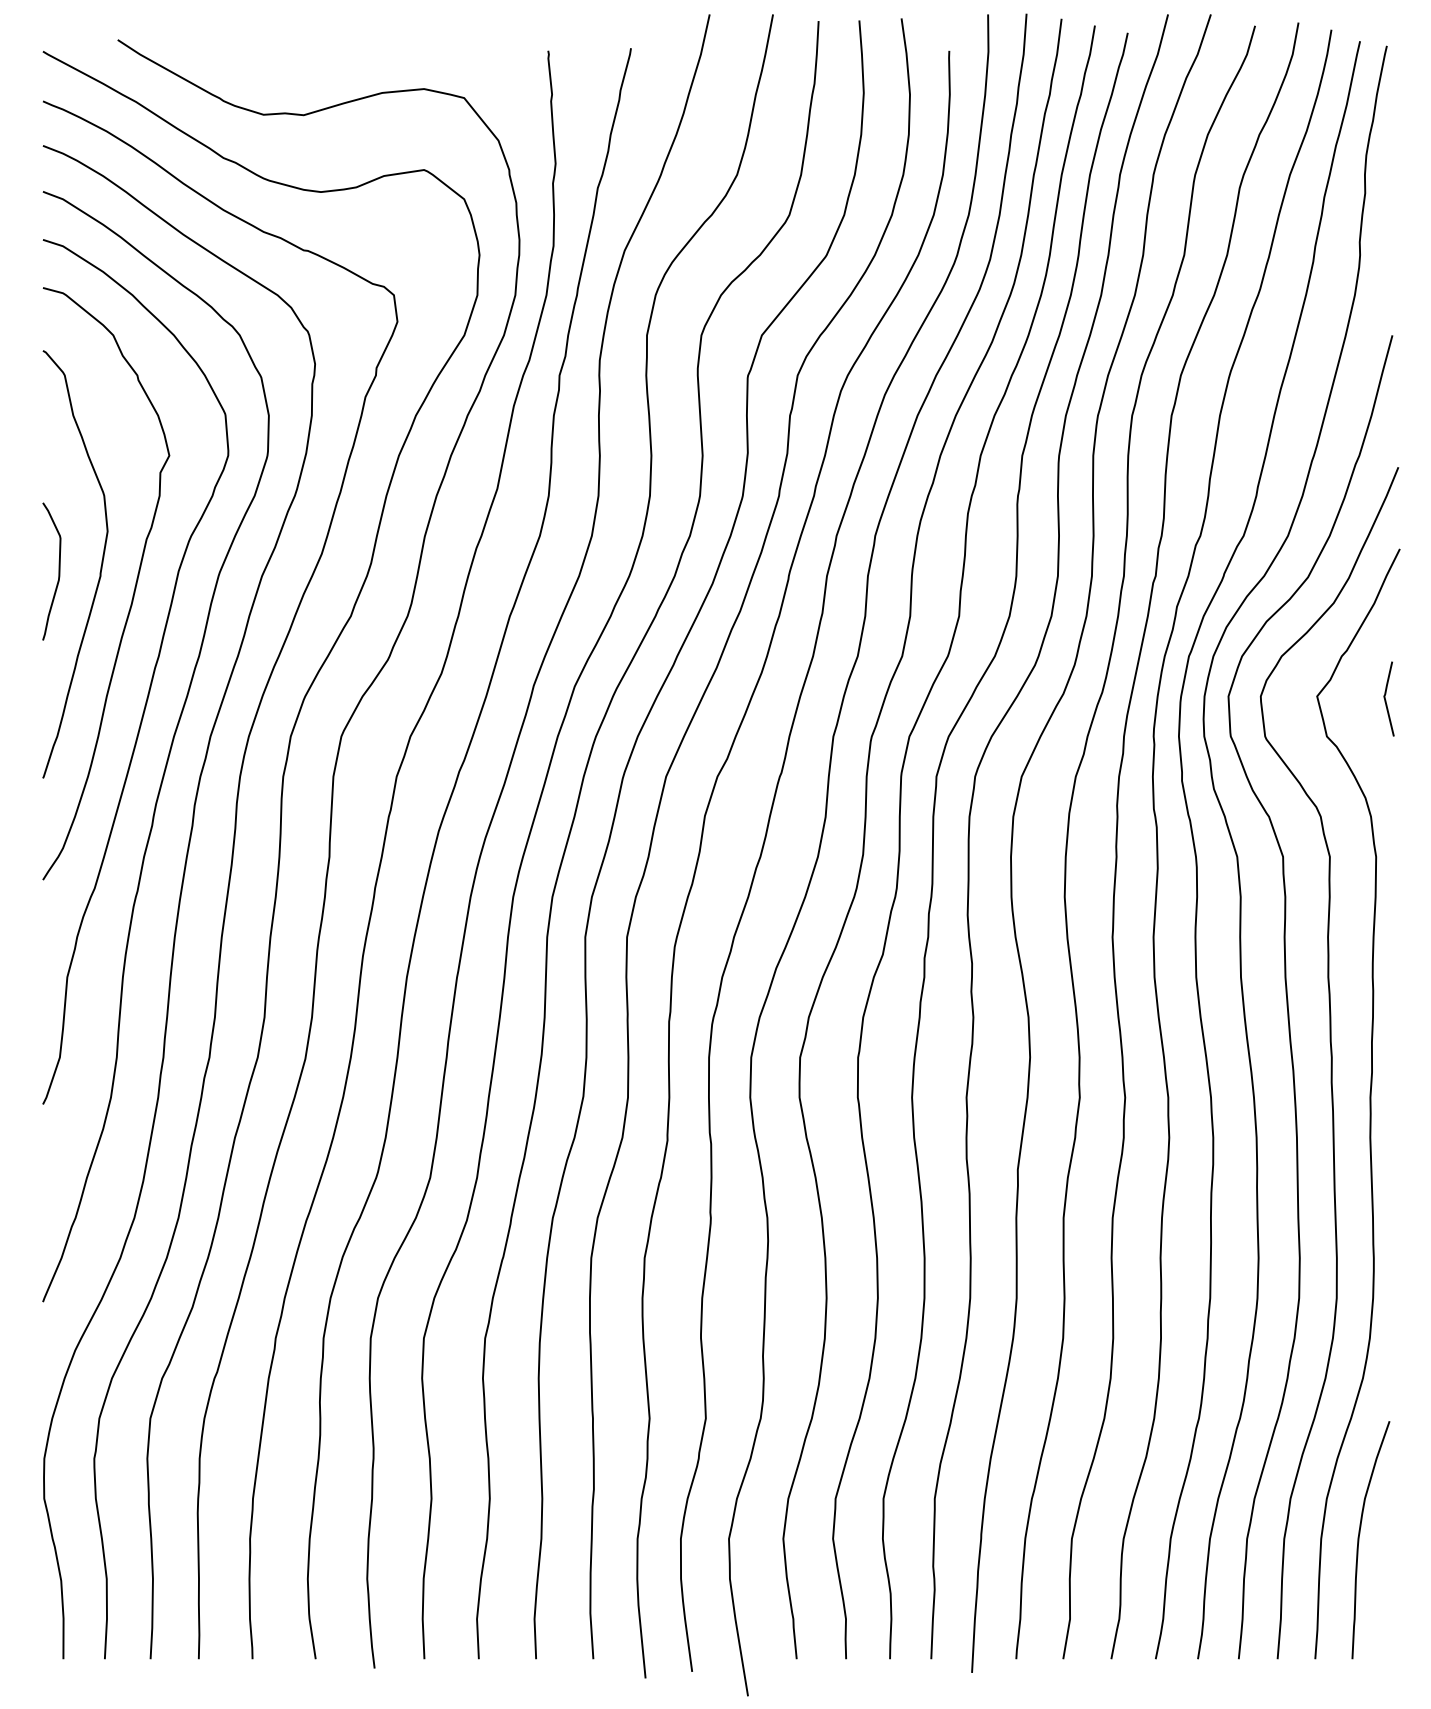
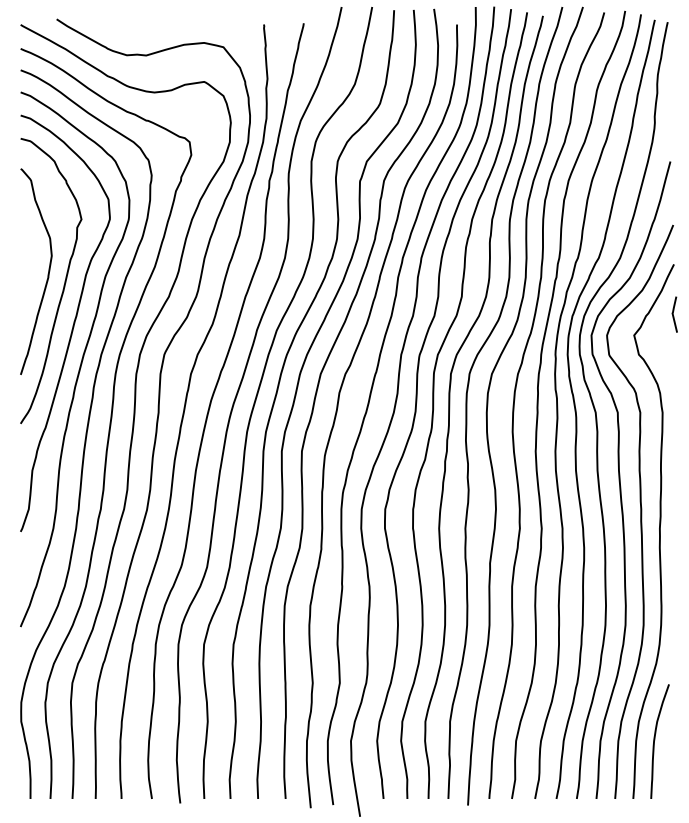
curve: (57, 569) -> (27, 274), removed
line: (1386, 698) -> (673, 314), moved

